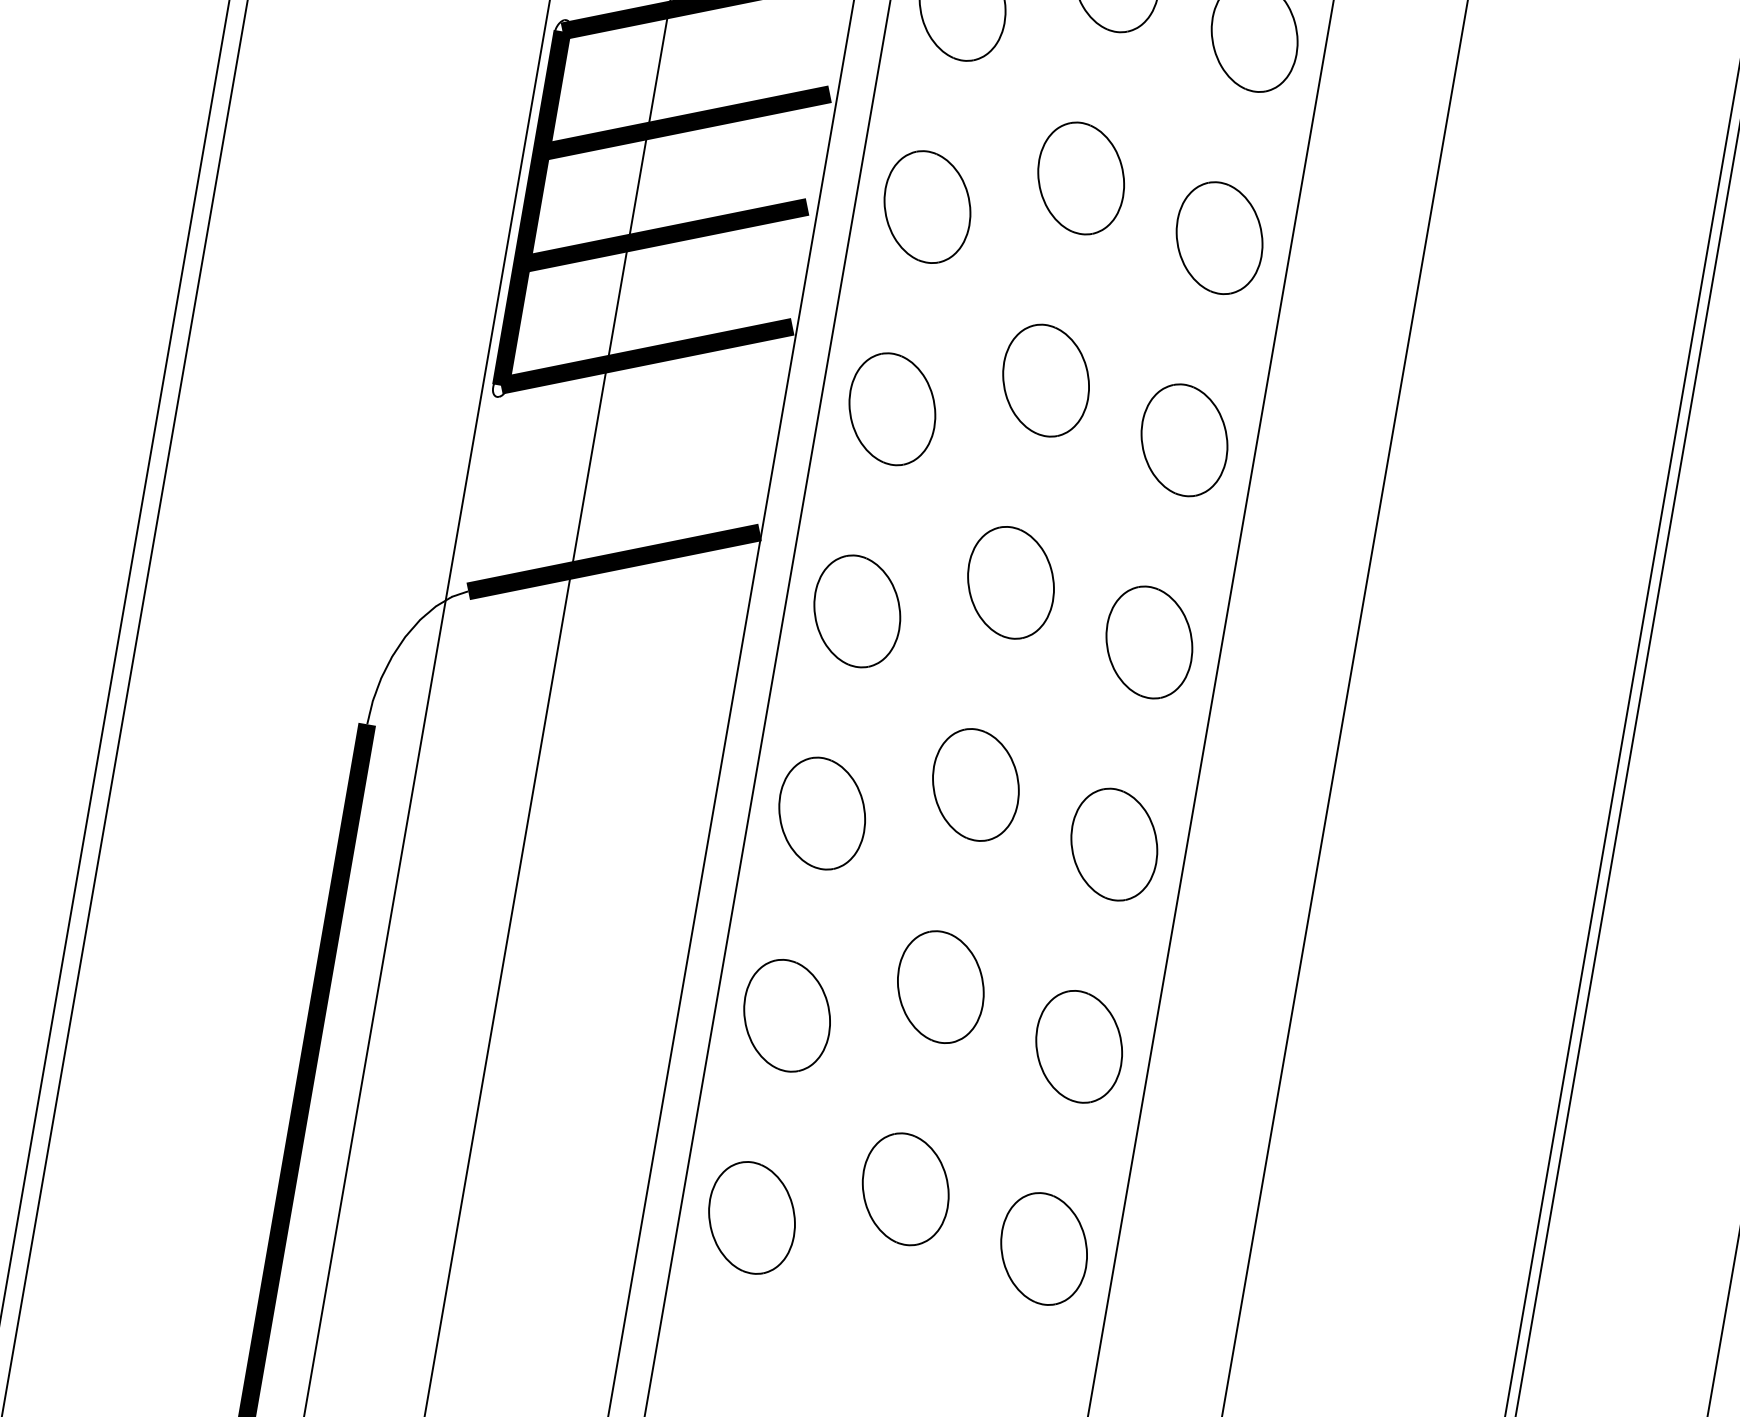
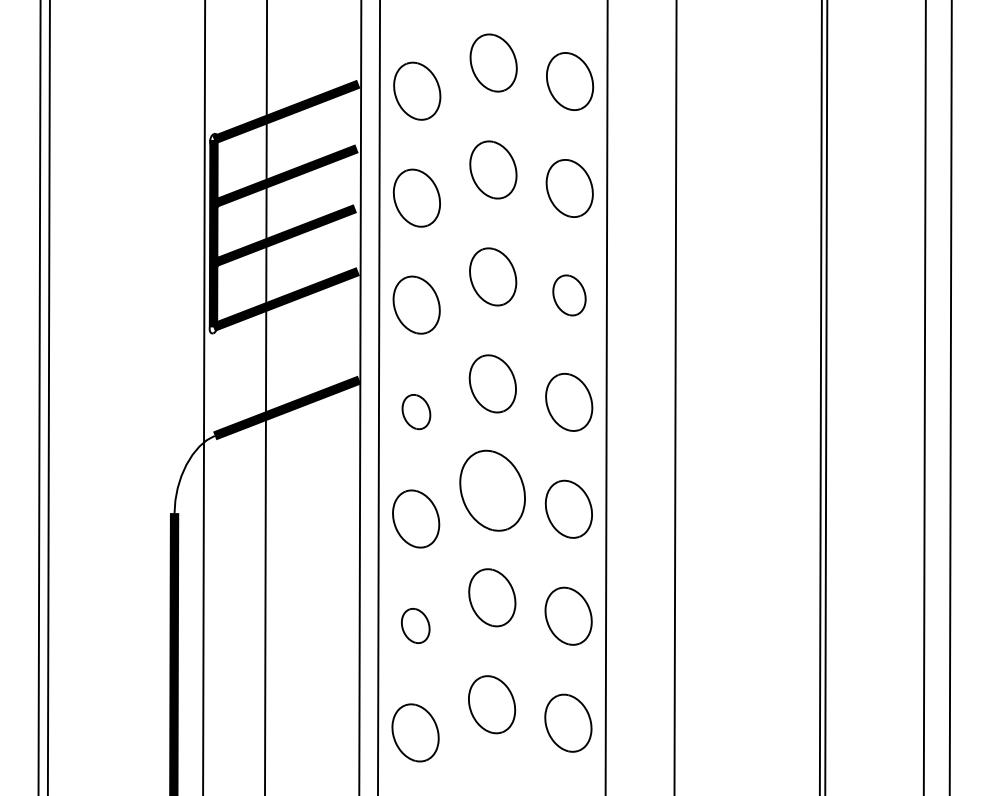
part: (1184, 440) -> (569, 295), size x0.7
part: (857, 610) -> (416, 411), size x0.6
part: (975, 784) -> (492, 490), size x1.4
part: (786, 1014) -> (415, 625), size x0.6

